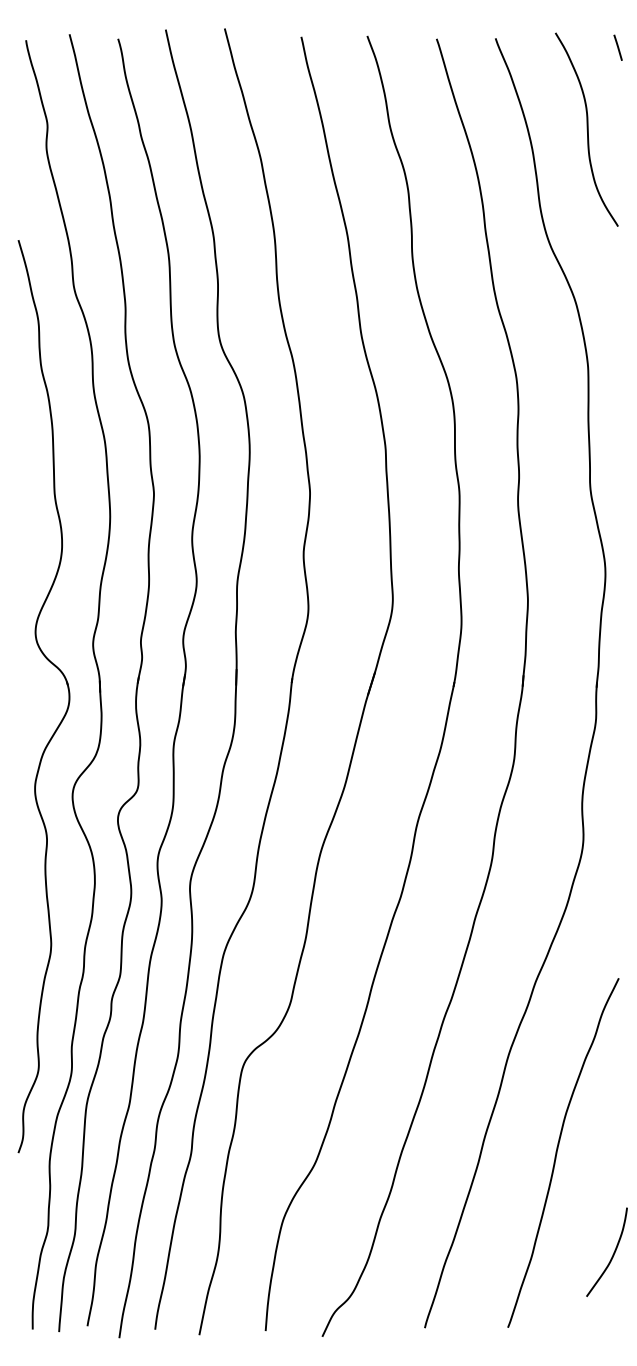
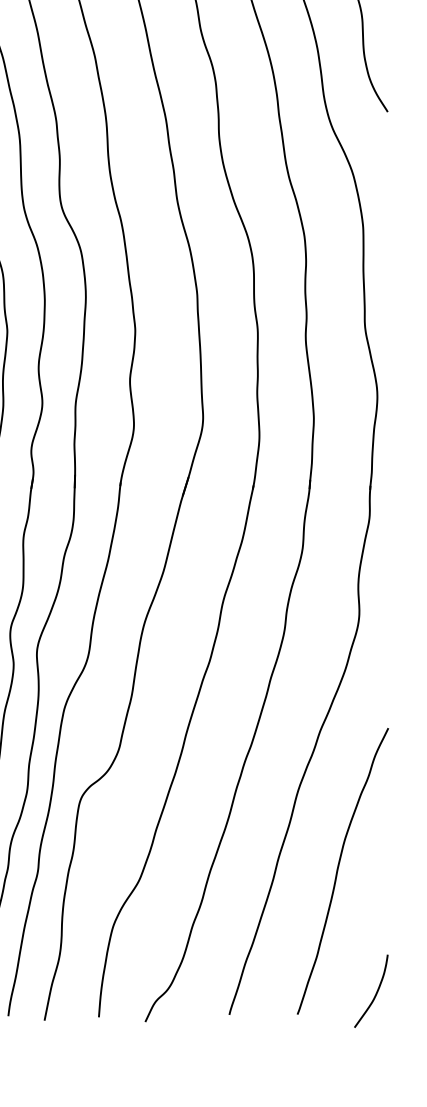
curve: (612, 1254) -> (375, 993), moved

